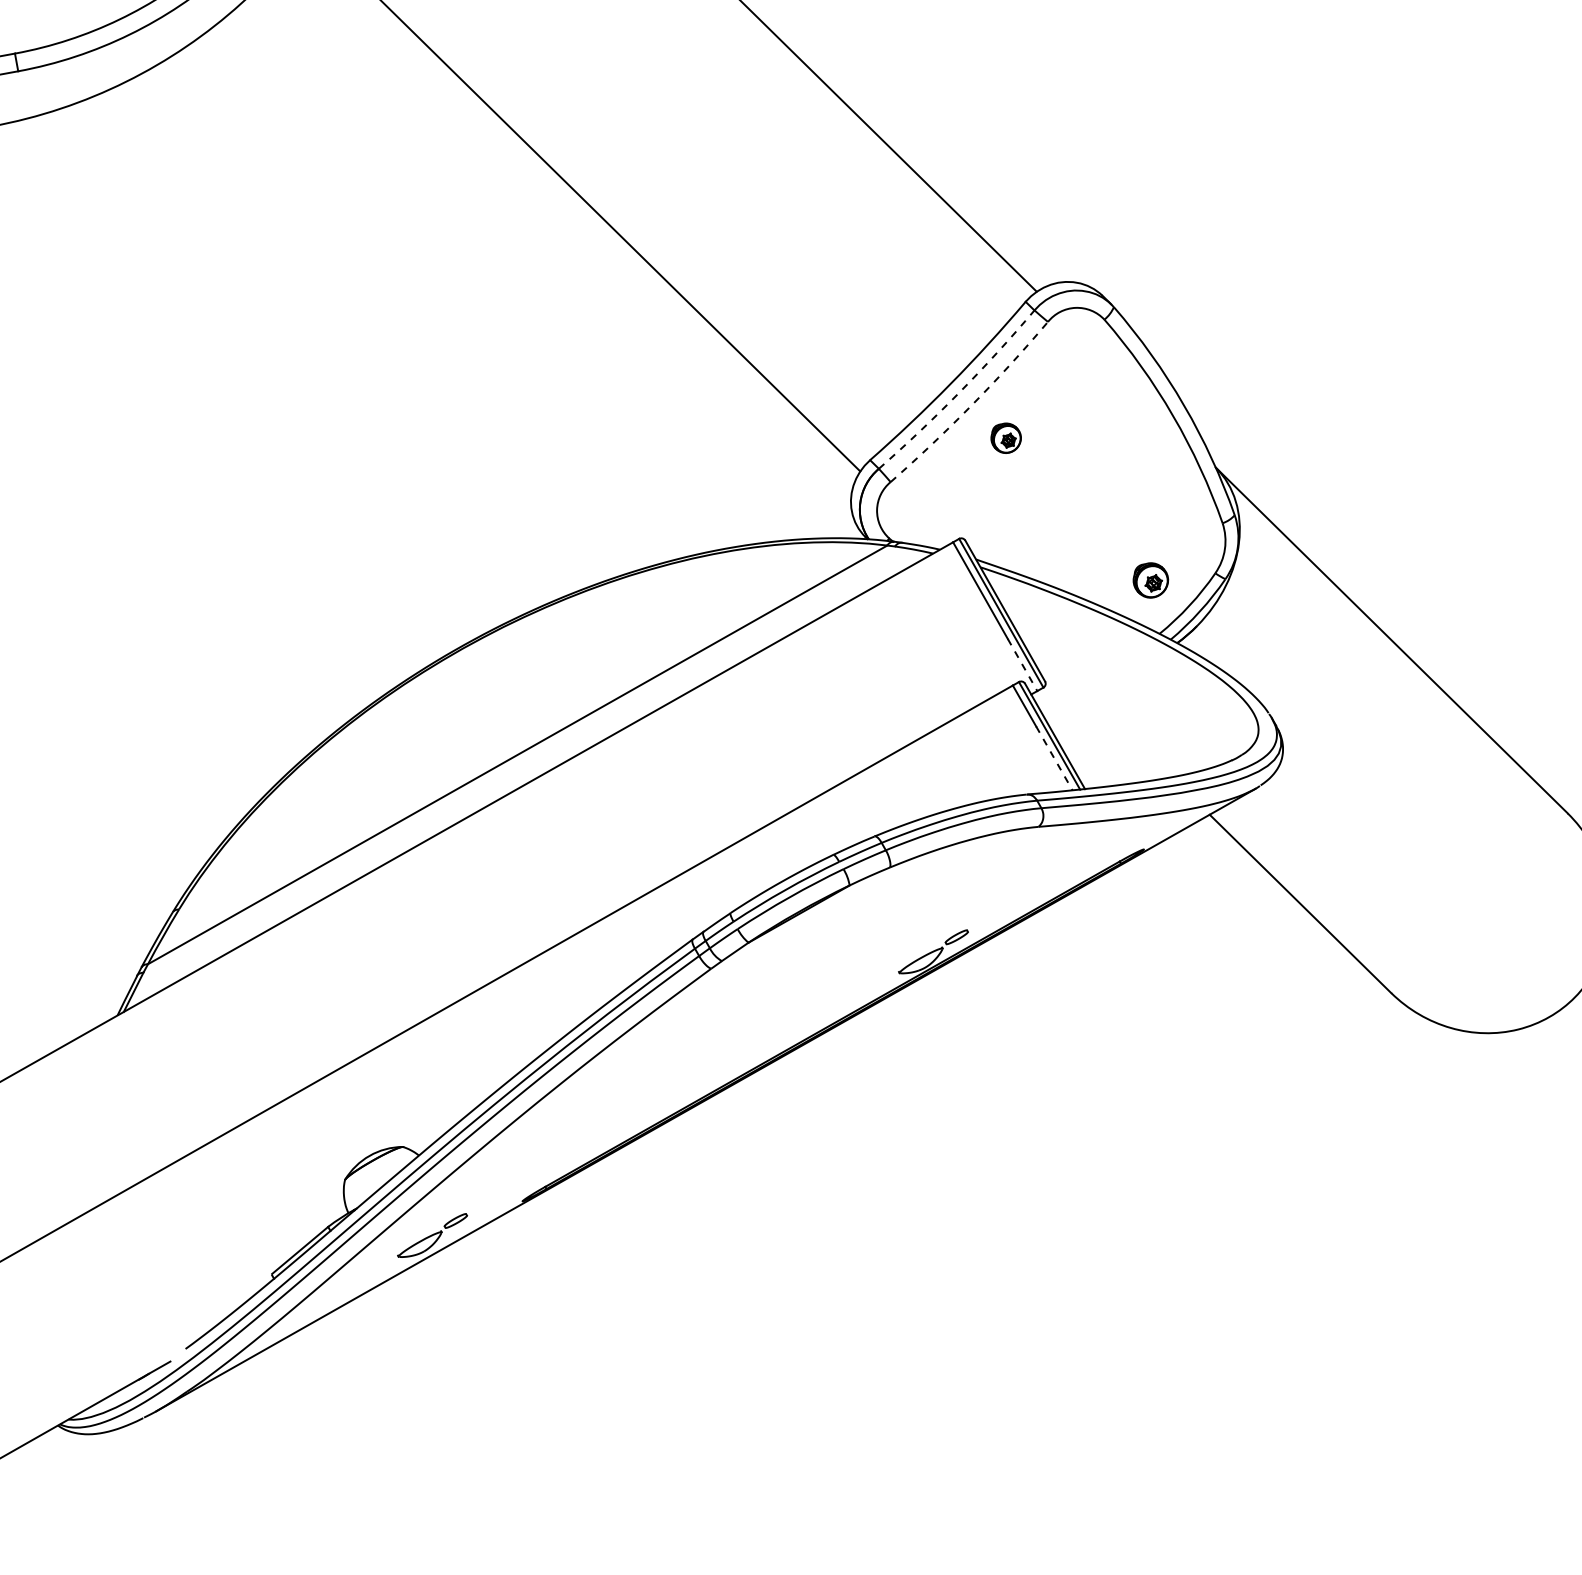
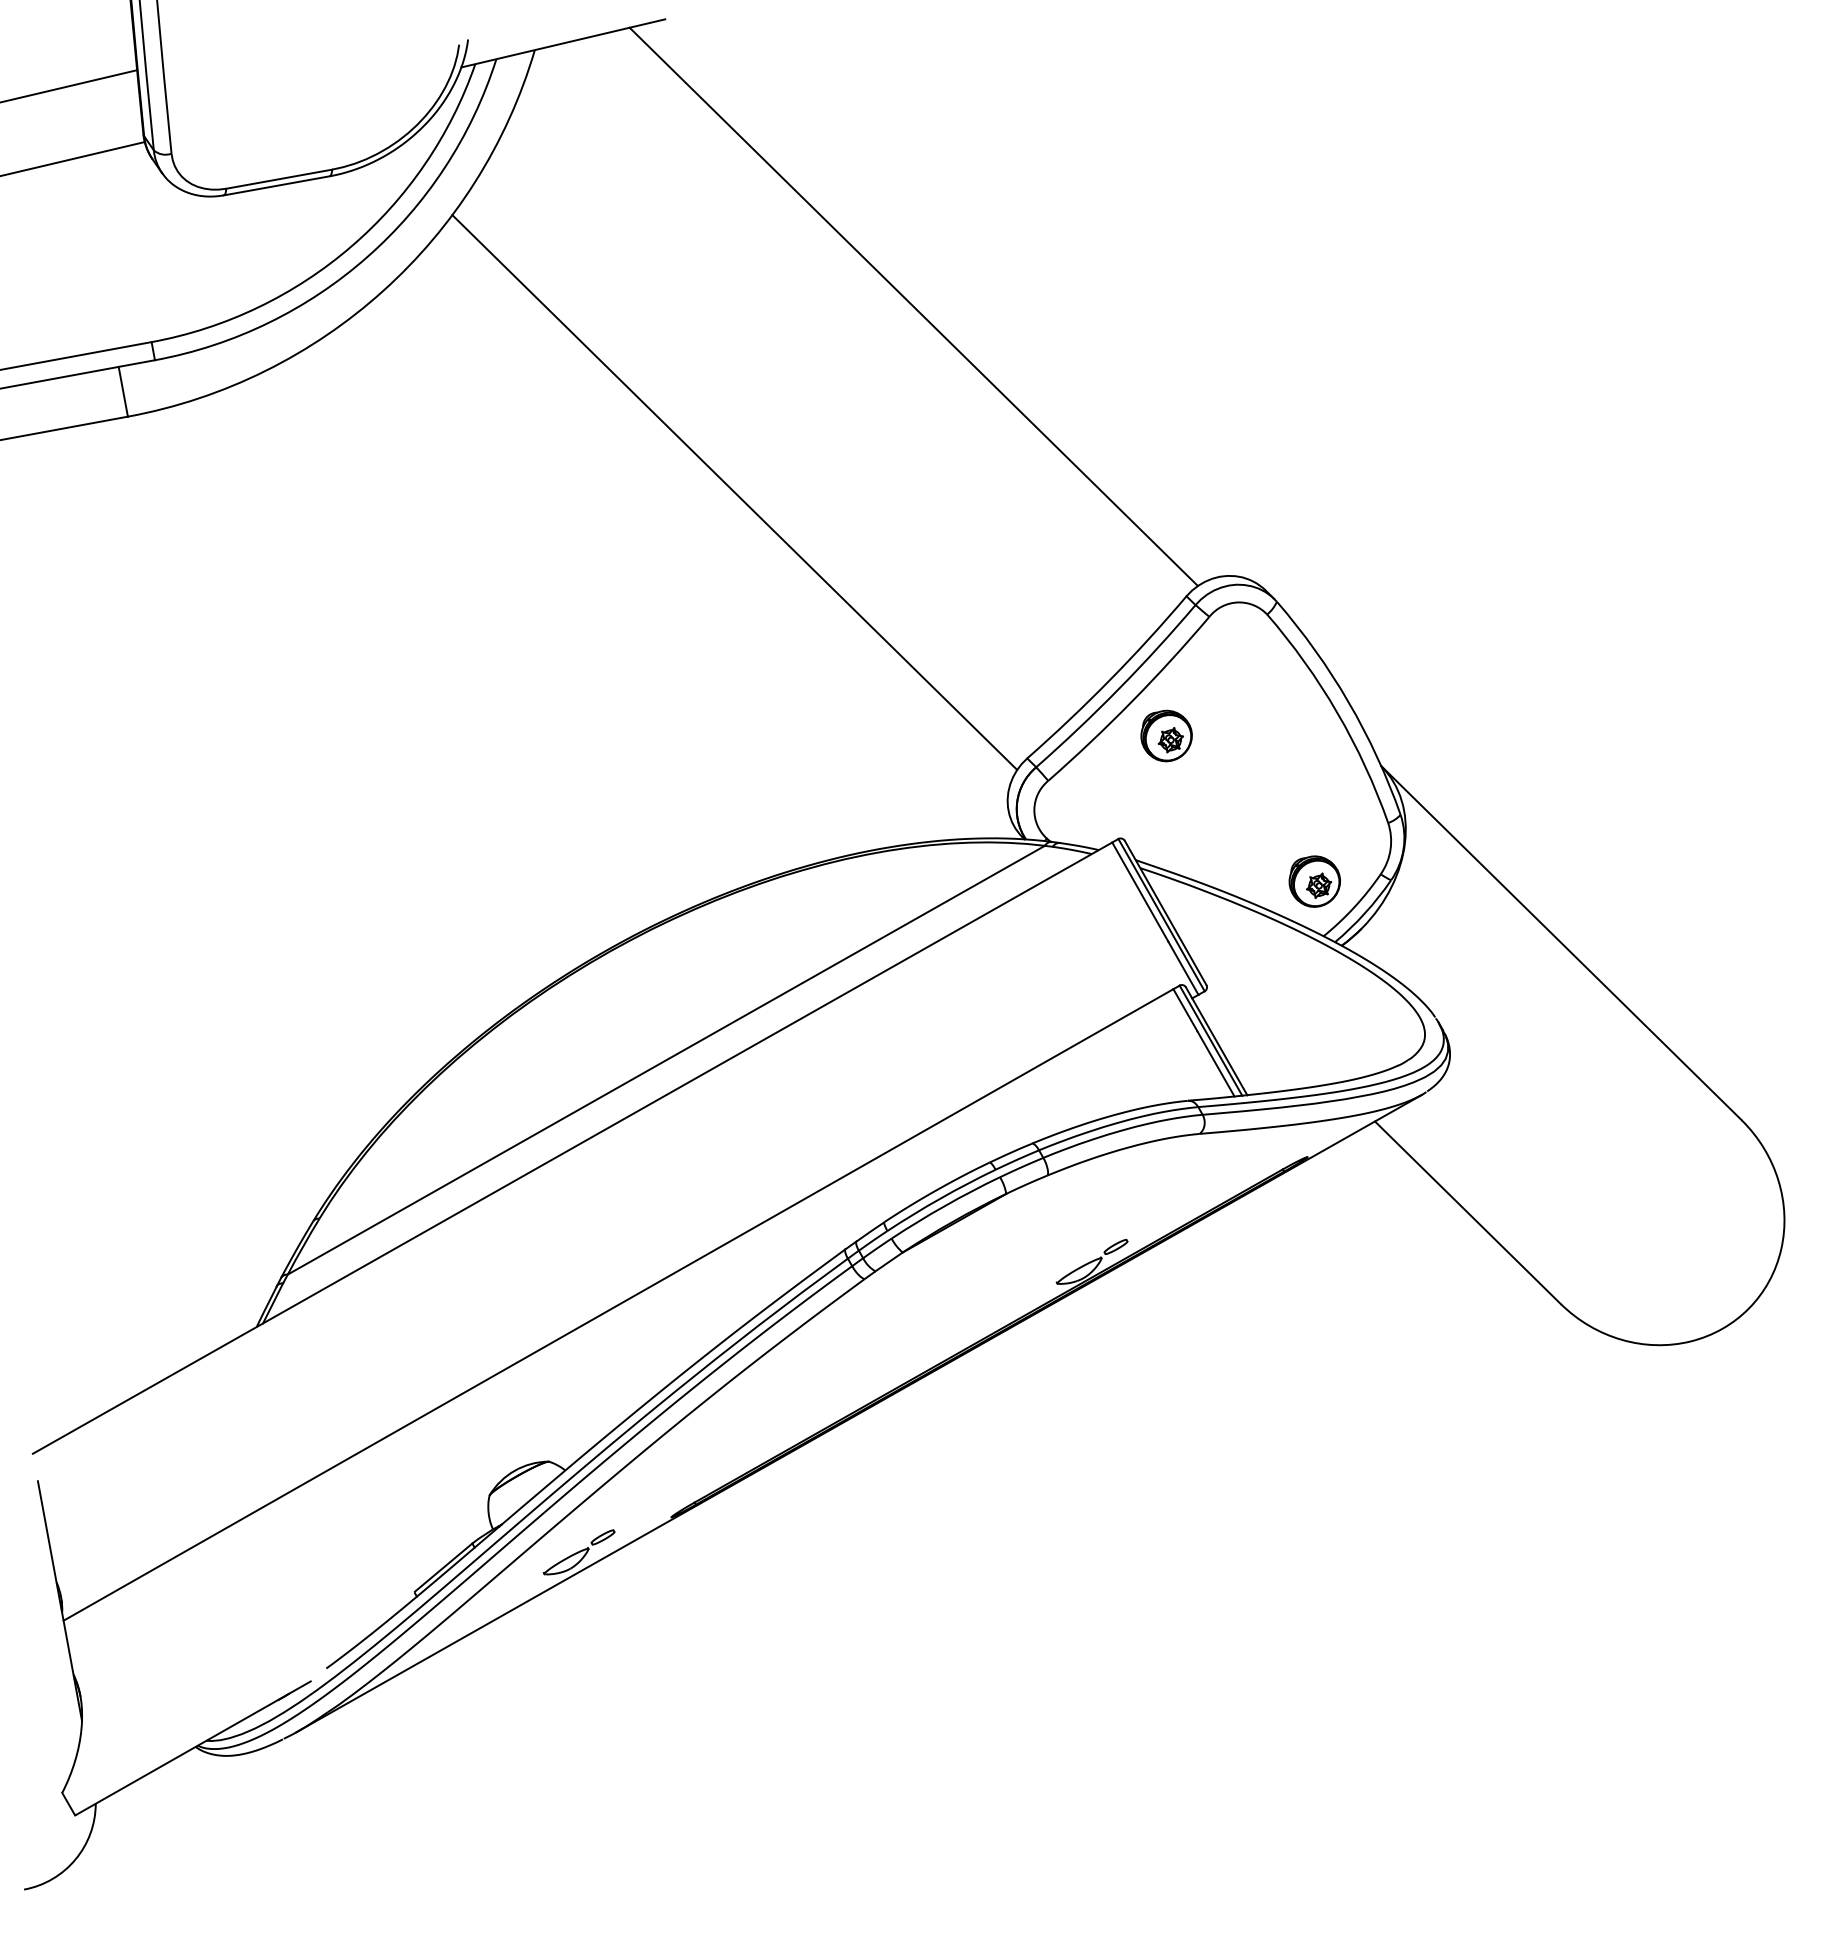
arc: (959, 392) -> (1118, 689), dashed -> solid
arc: (971, 404) -> (1131, 701), dashed -> solid
part: (1006, 437) -> (1166, 735), size x1.67
part: (1150, 580) -> (1314, 881), size x1.43
line: (1022, 665) -> (1183, 968), dashed -> solid
line: (1053, 758) -> (1215, 1063), dashed -> solid

